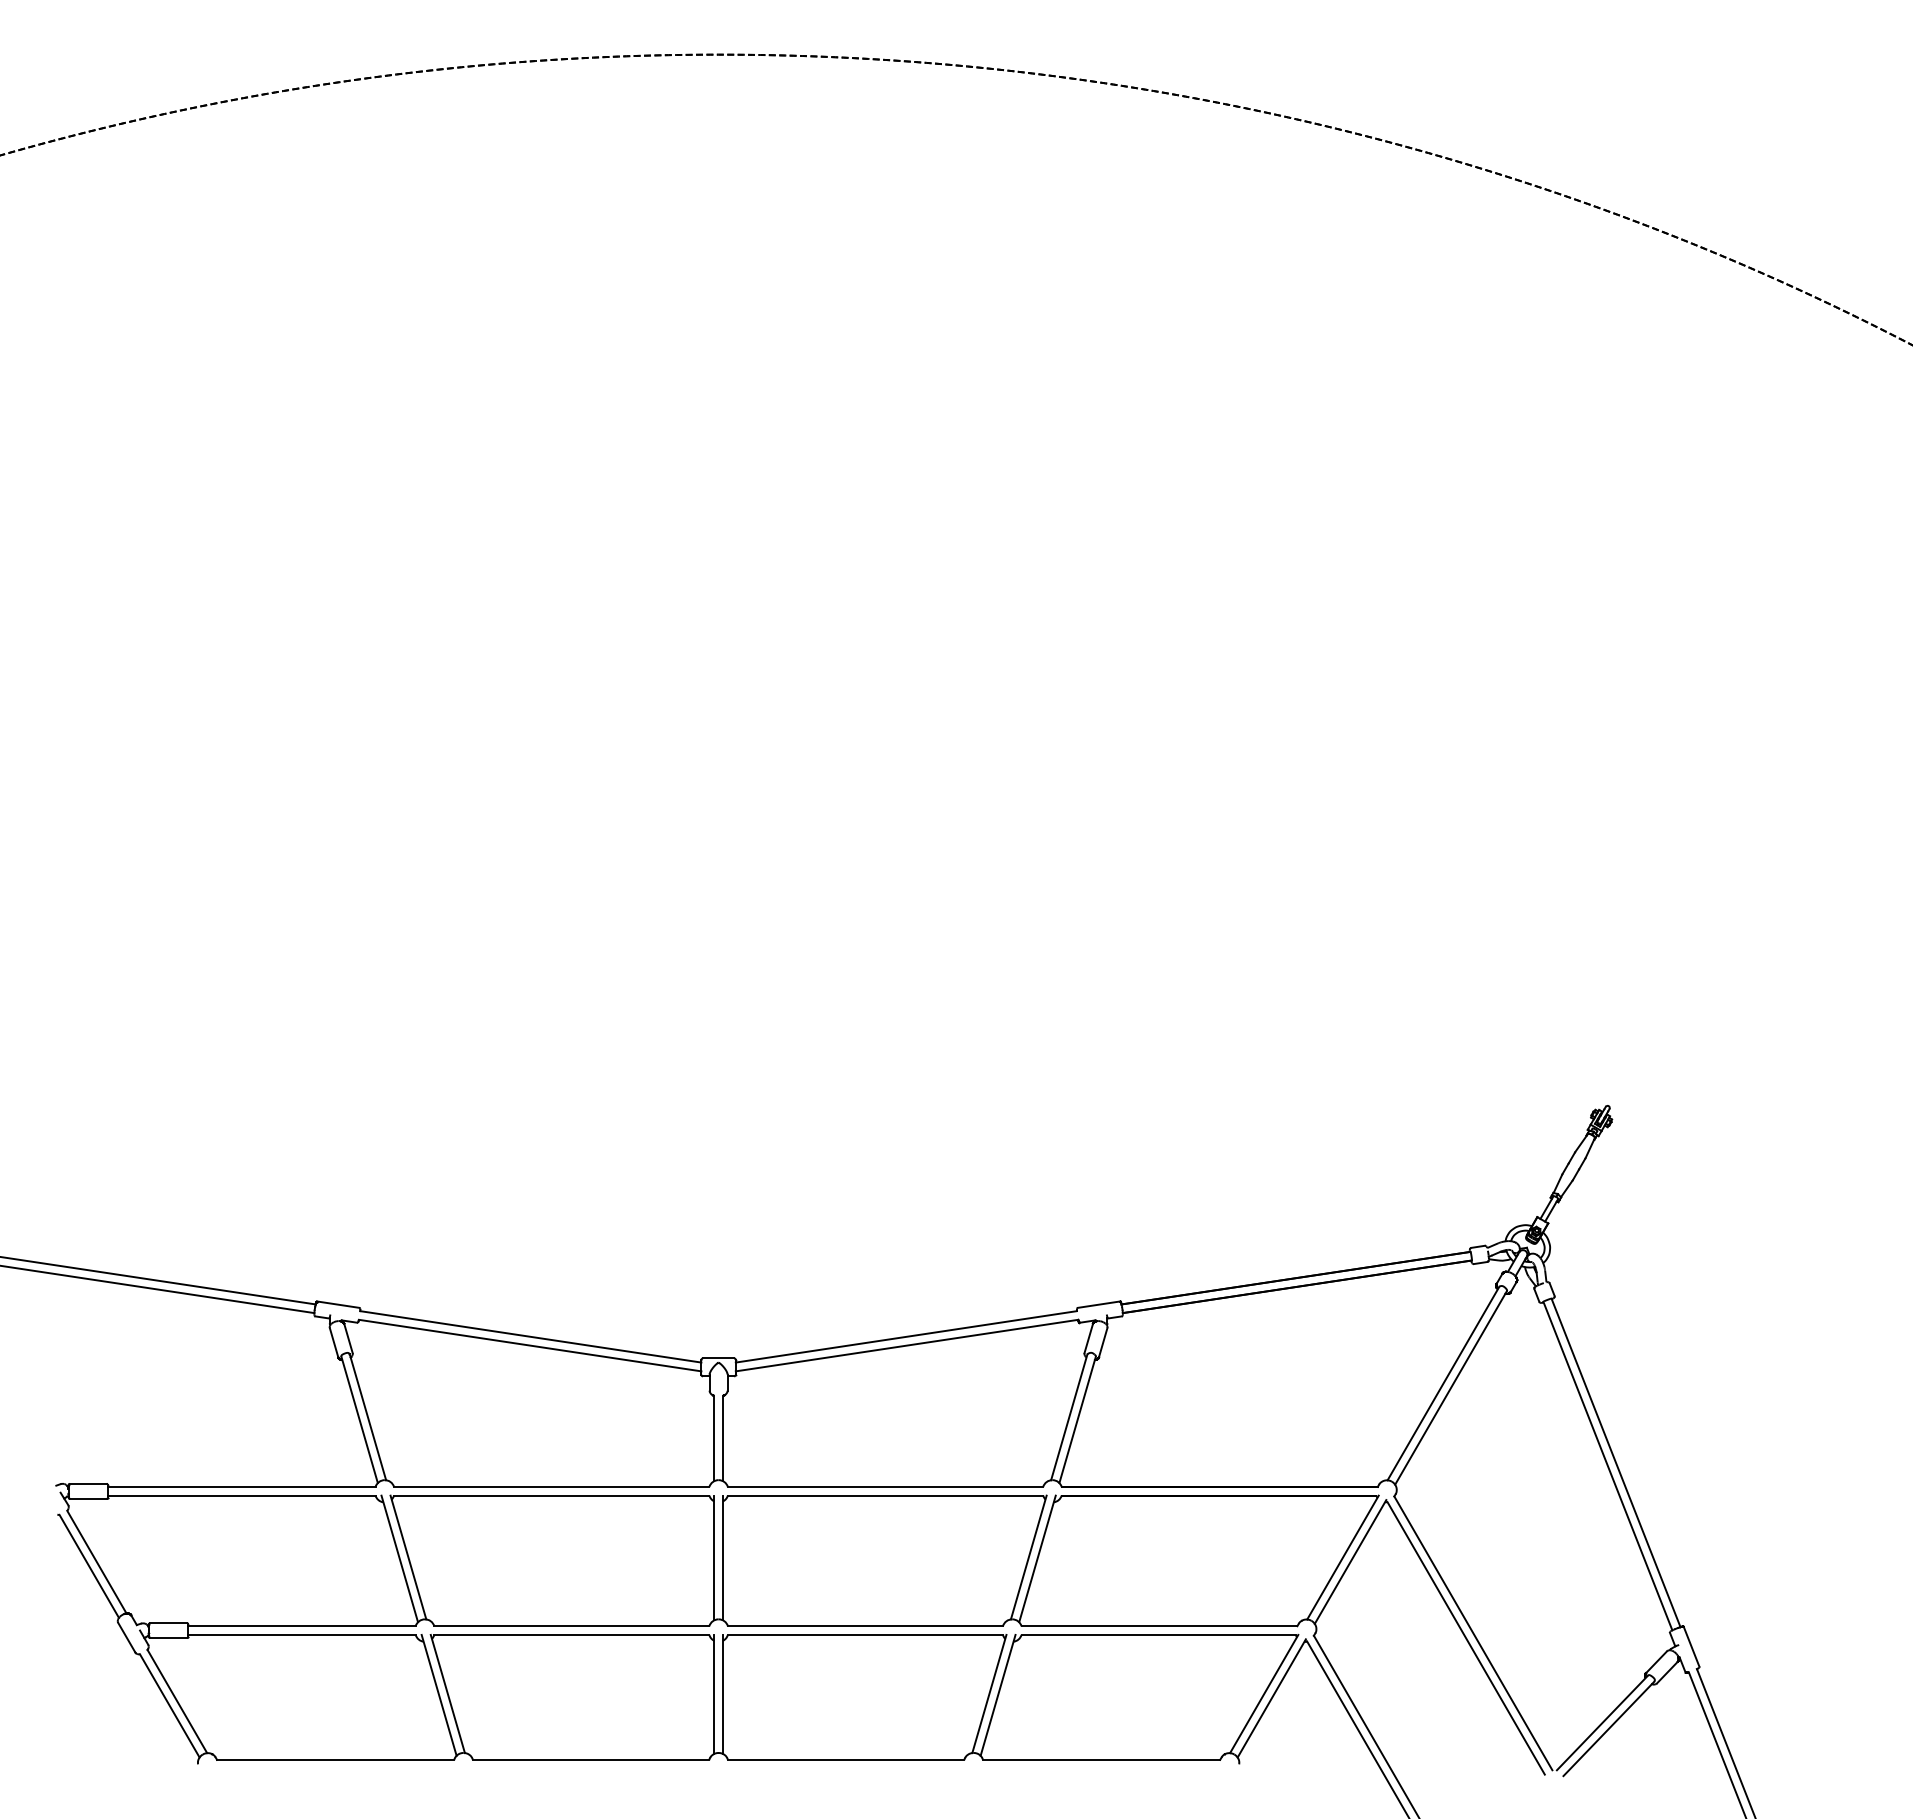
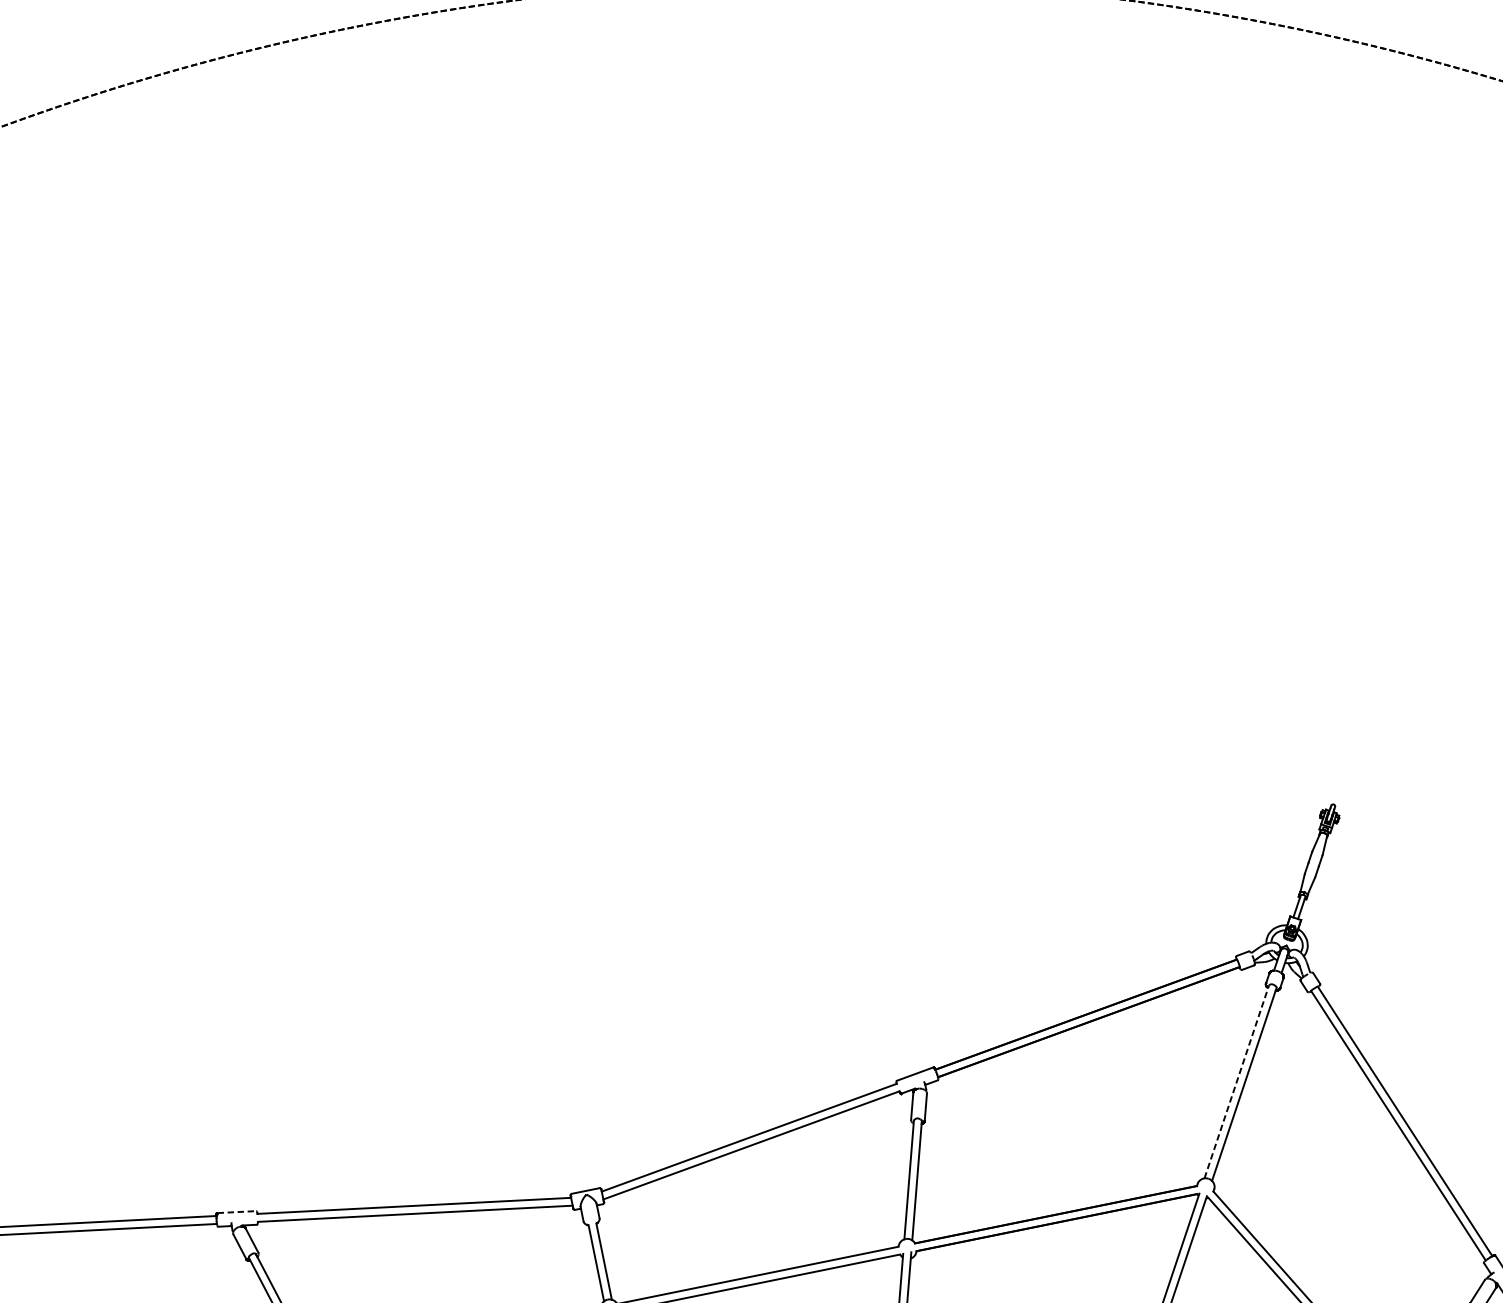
line: (338, 1304) -> (236, 1211), solid -> dashed
line: (1443, 1383) -> (1236, 1081), solid -> dashed

